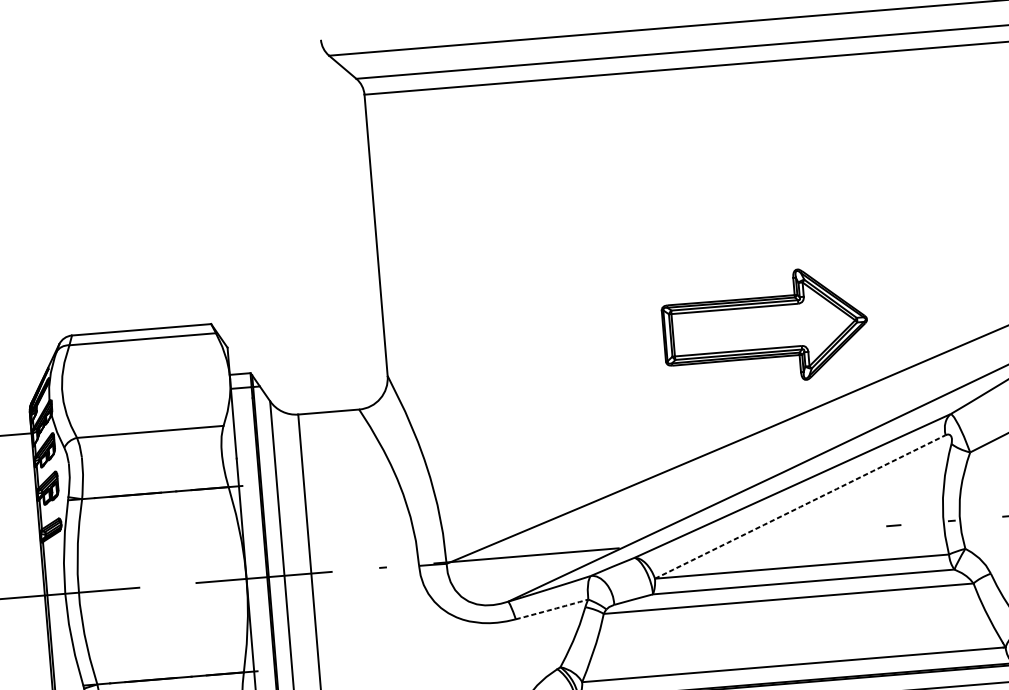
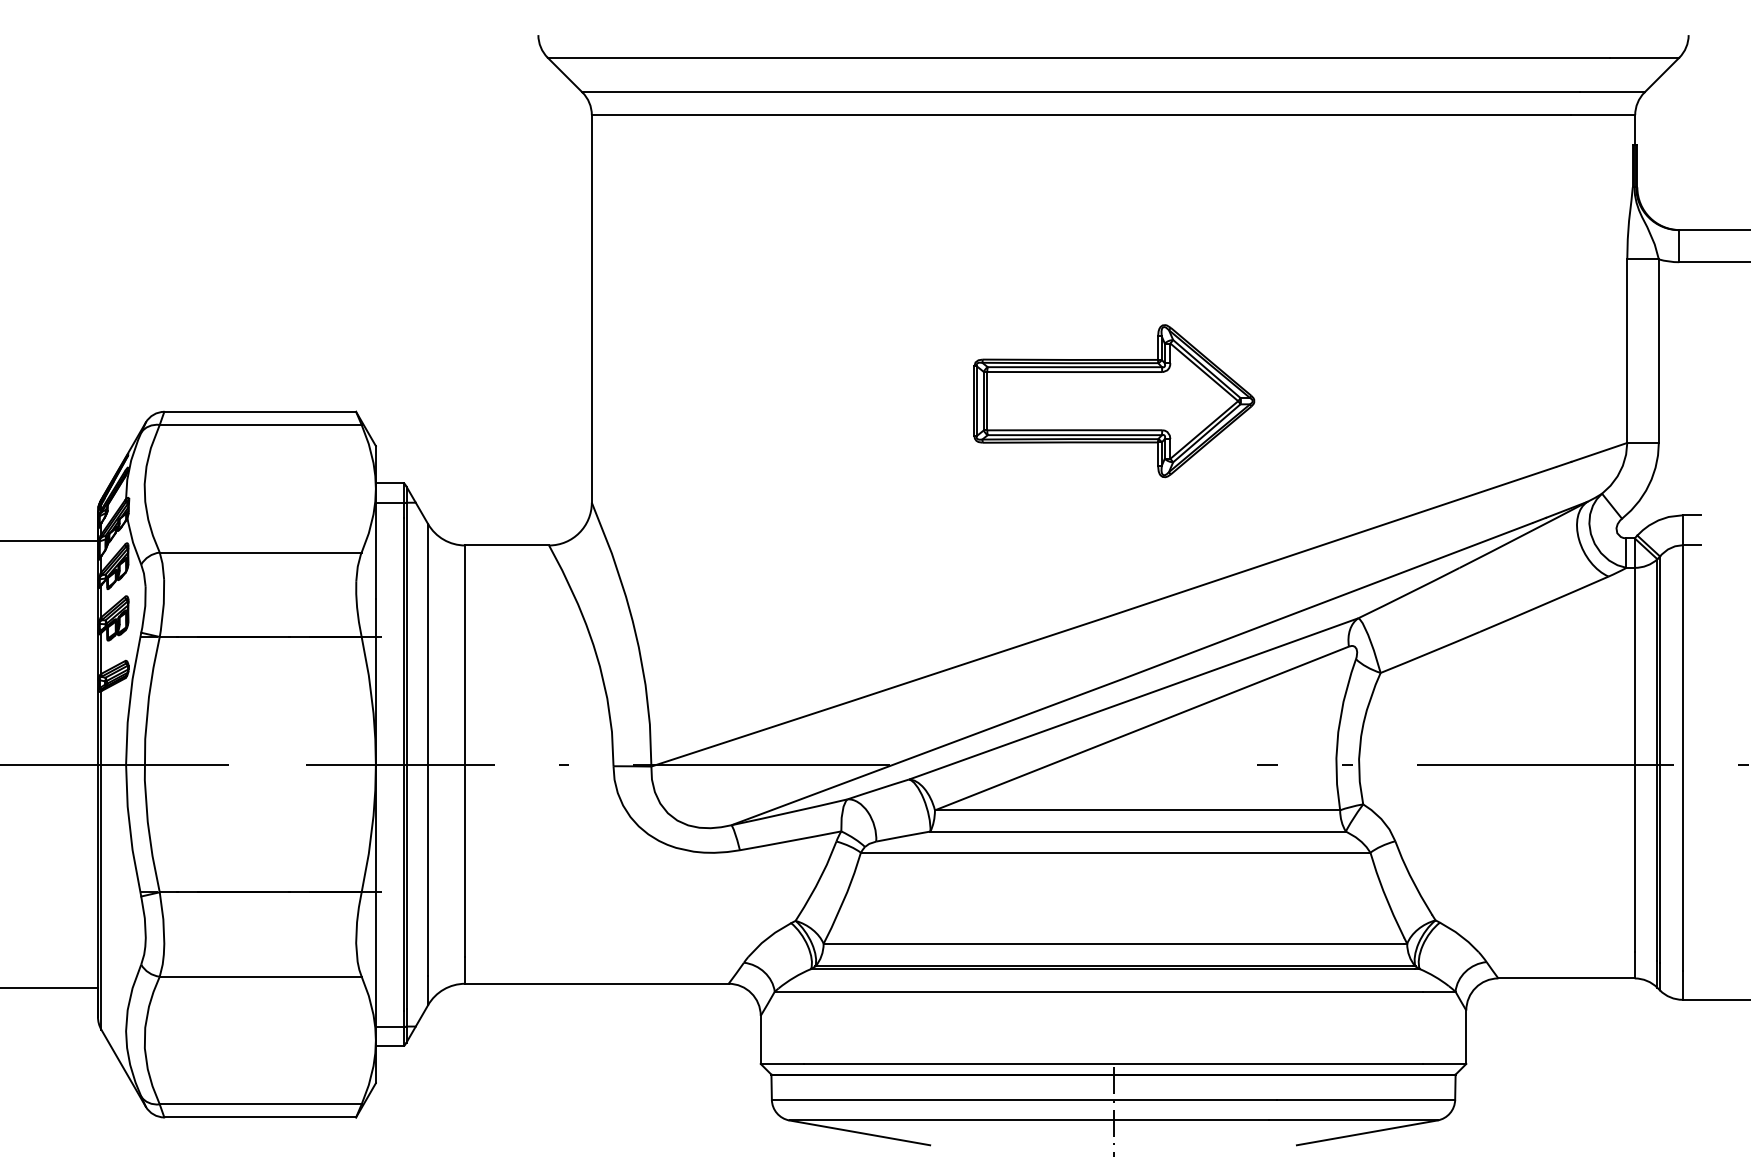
part: (765, 327) -> (1114, 401), moved
arc: (799, 507) -> (1141, 728), dashed -> solid
arc: (552, 609) -> (790, 841), dashed -> solid

